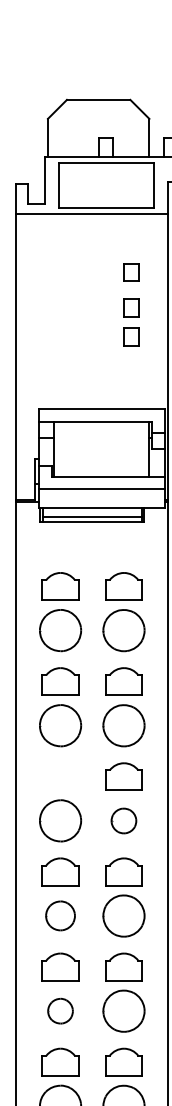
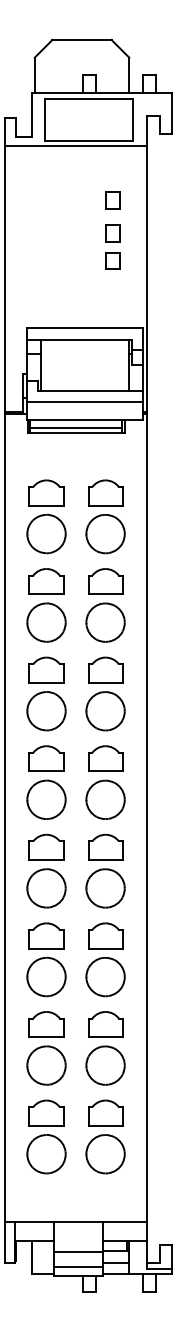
part: (60, 776) -> (46, 669), added
part: (123, 821) -> (105, 711), size x1.67
part: (60, 915) -> (46, 799), size x1.43
part: (60, 1011) -> (46, 888), size x1.67

